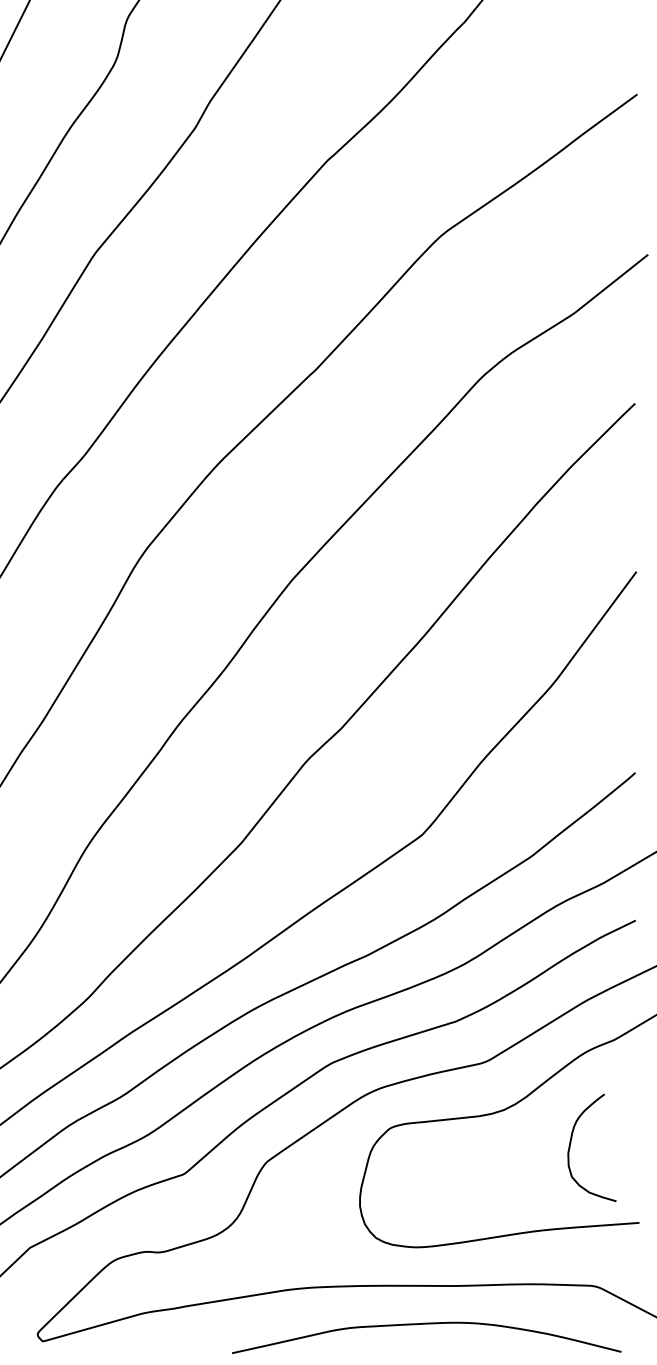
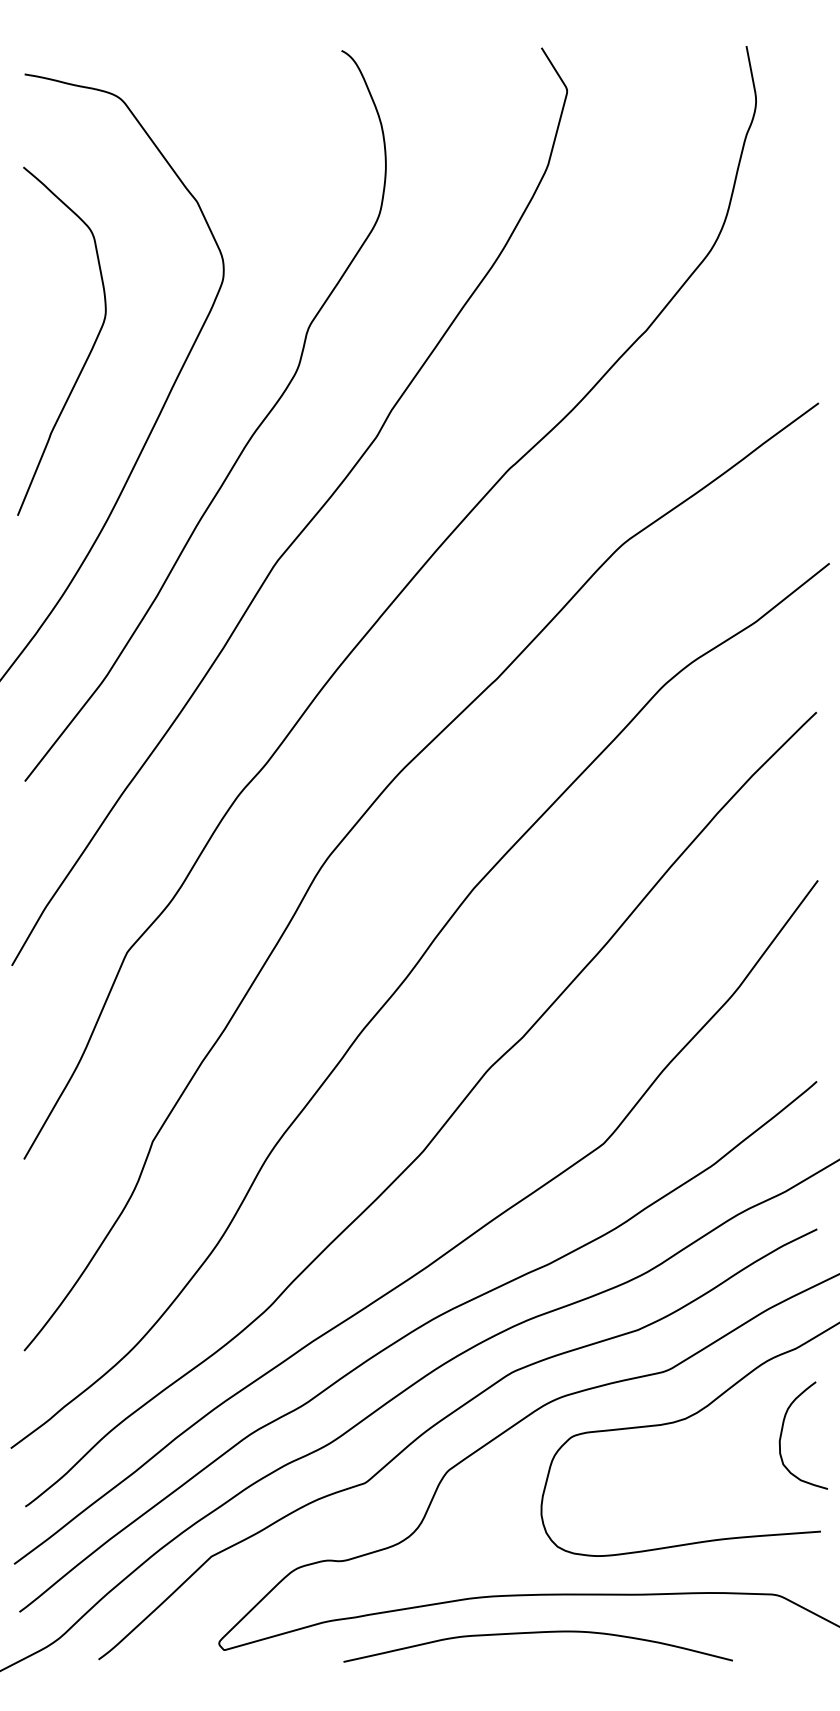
curve: (571, 1145) -> (782, 1433), moved
curve: (426, 1324) -> (537, 1633), moved

